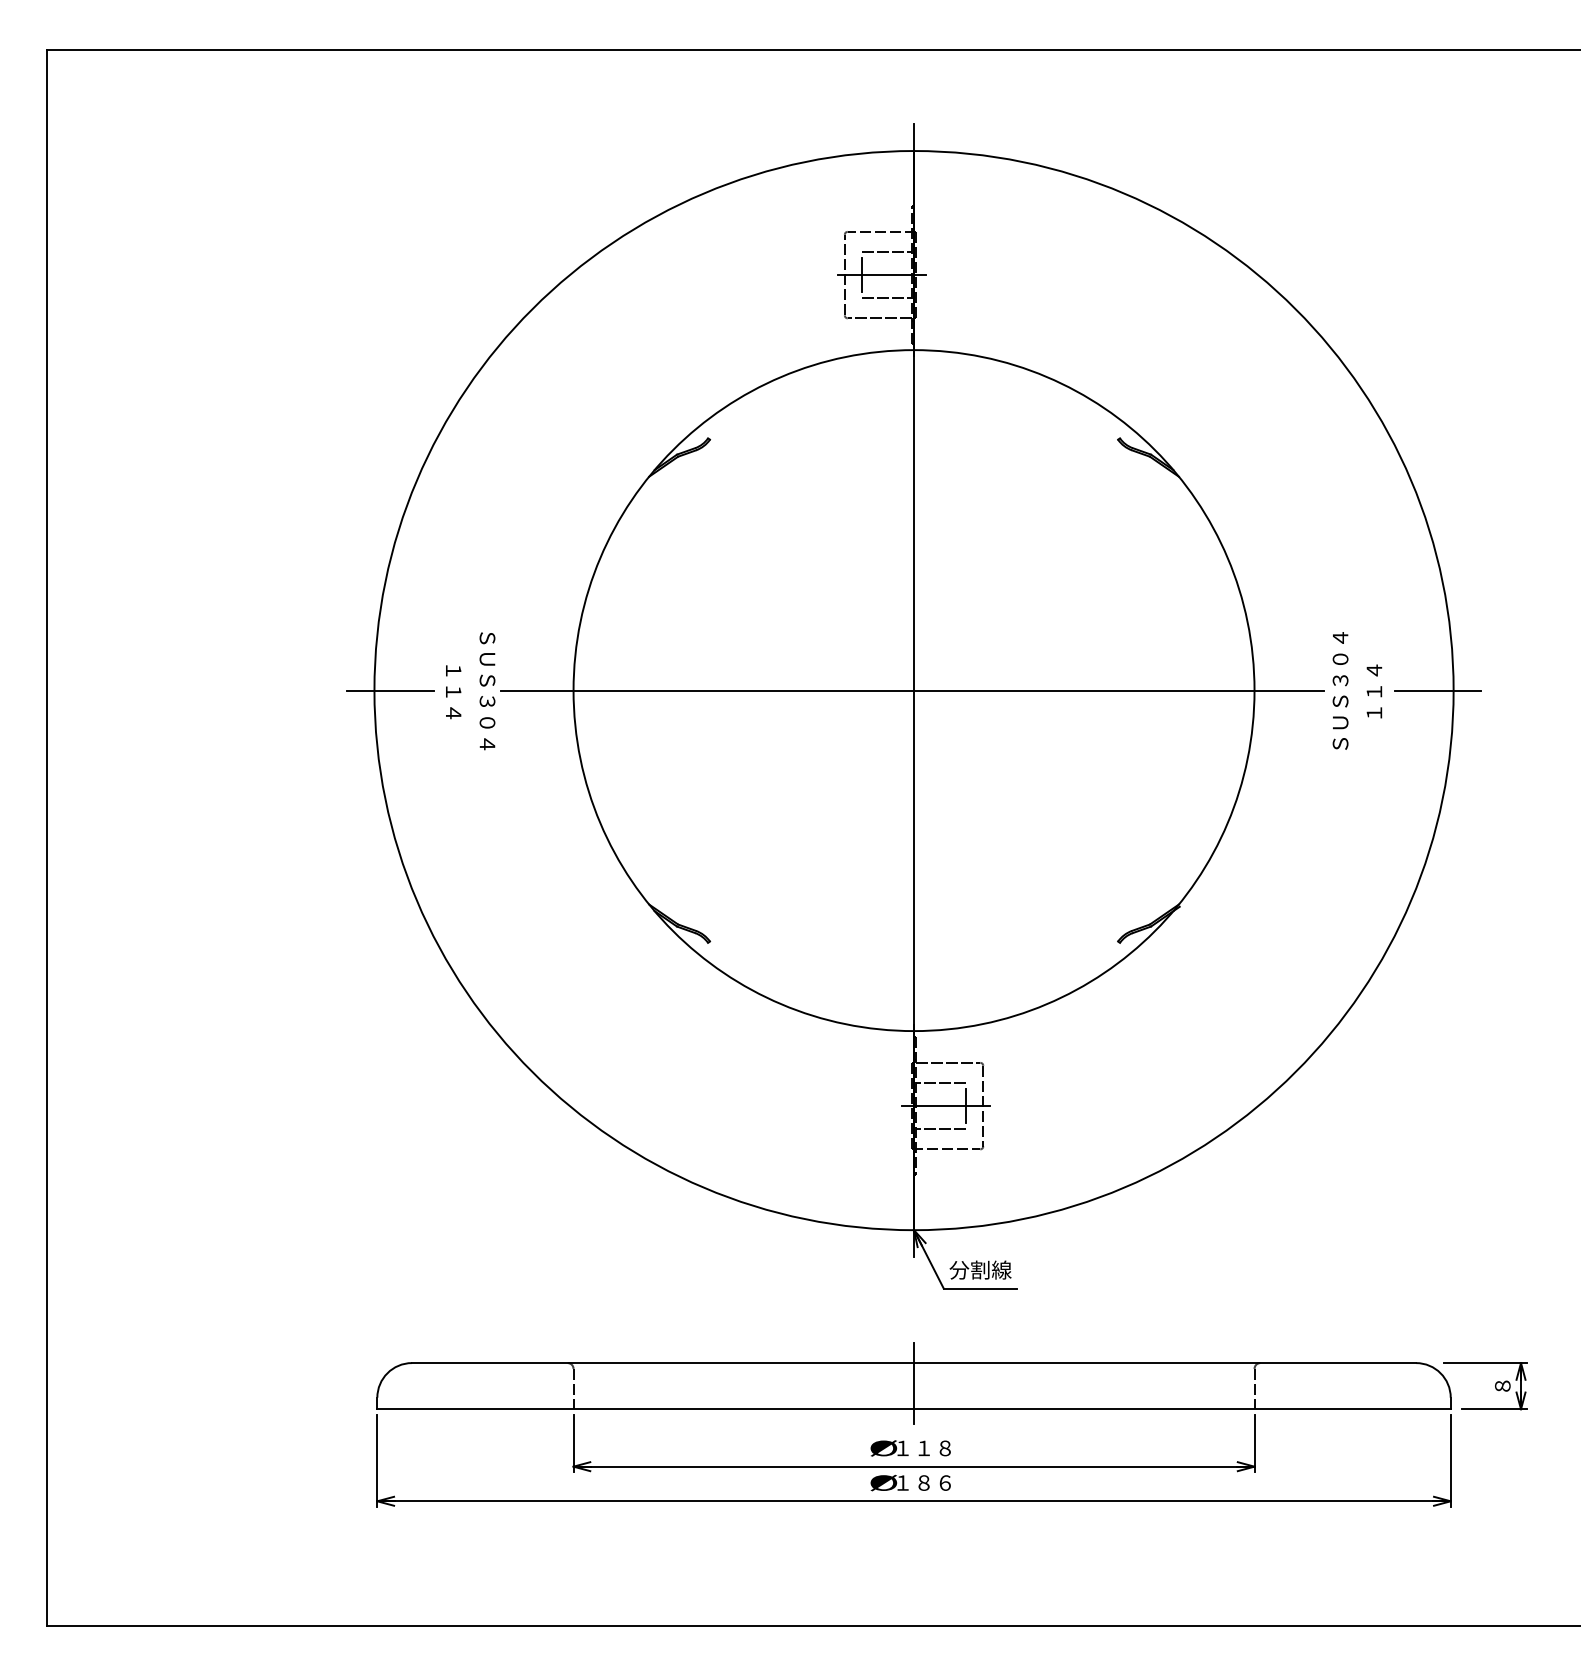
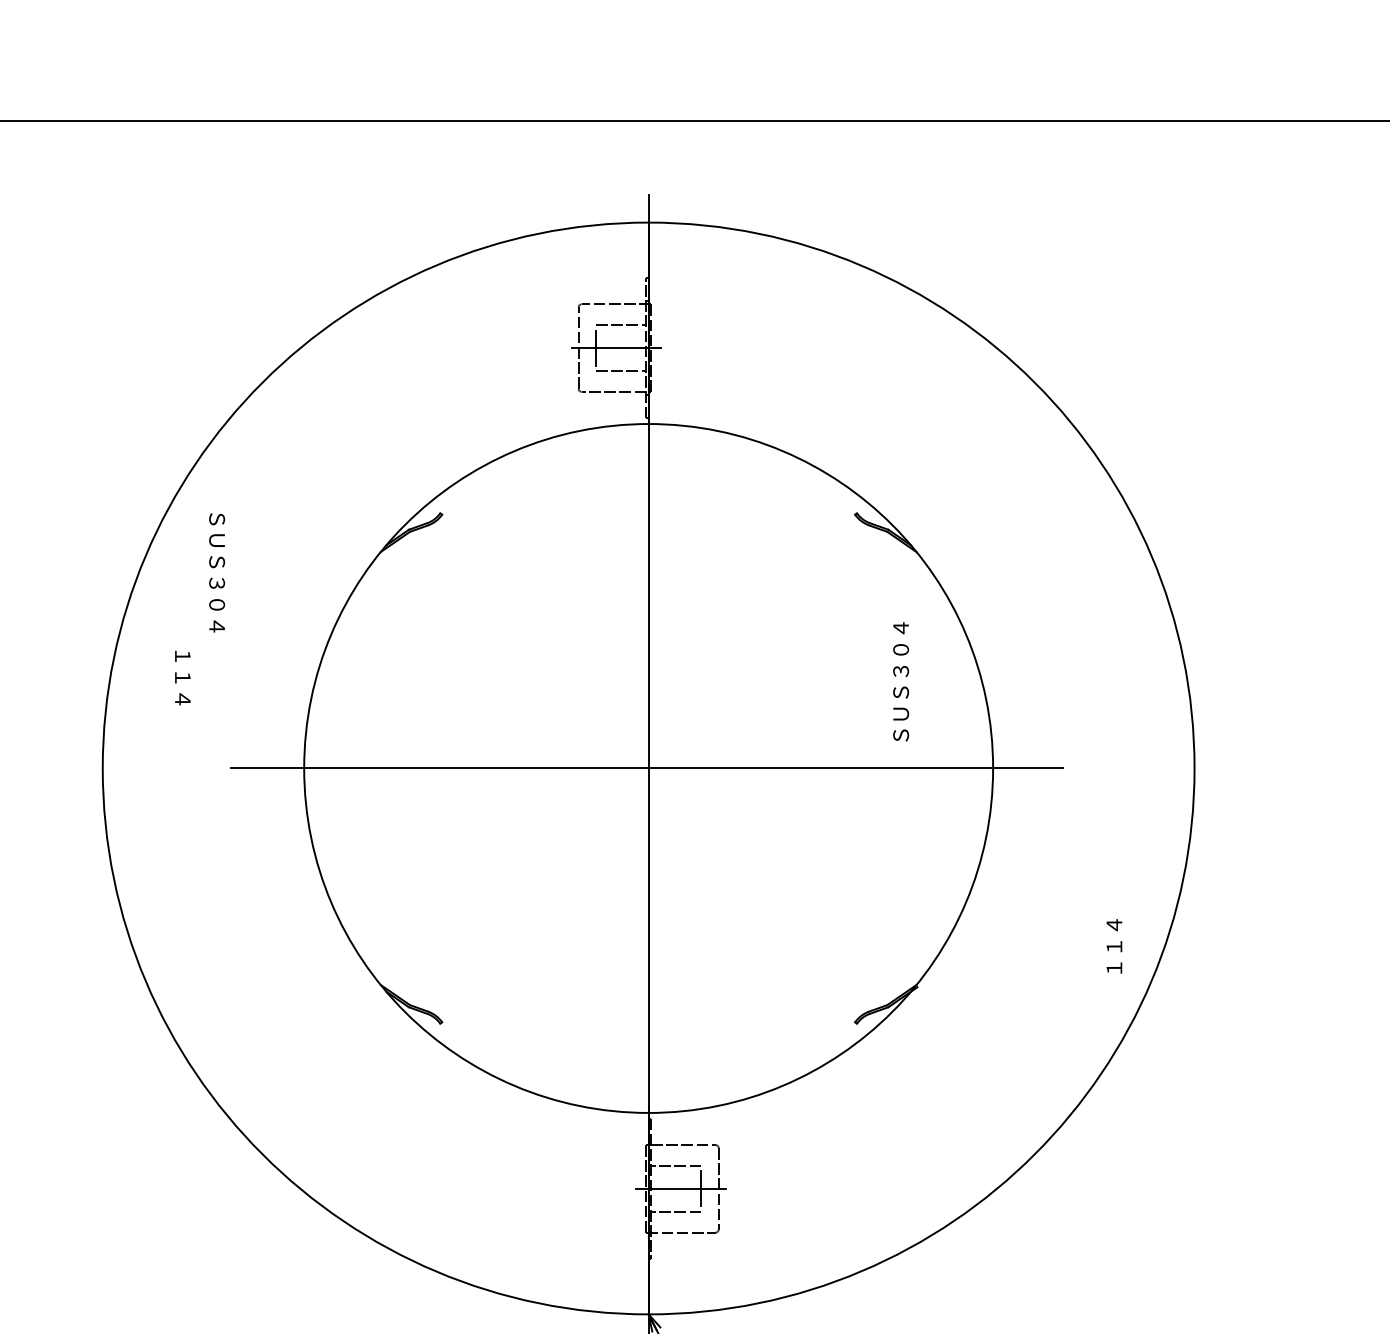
line: (390, 690) -> (118, 768), removed
text: (1340, 690) -> (901, 681), moved
line: (1437, 690) -> (1178, 768), removed
text: (487, 691) -> (217, 573), moved
text: (1374, 691) -> (1114, 946), moved
text: (453, 692) -> (182, 678), moved

